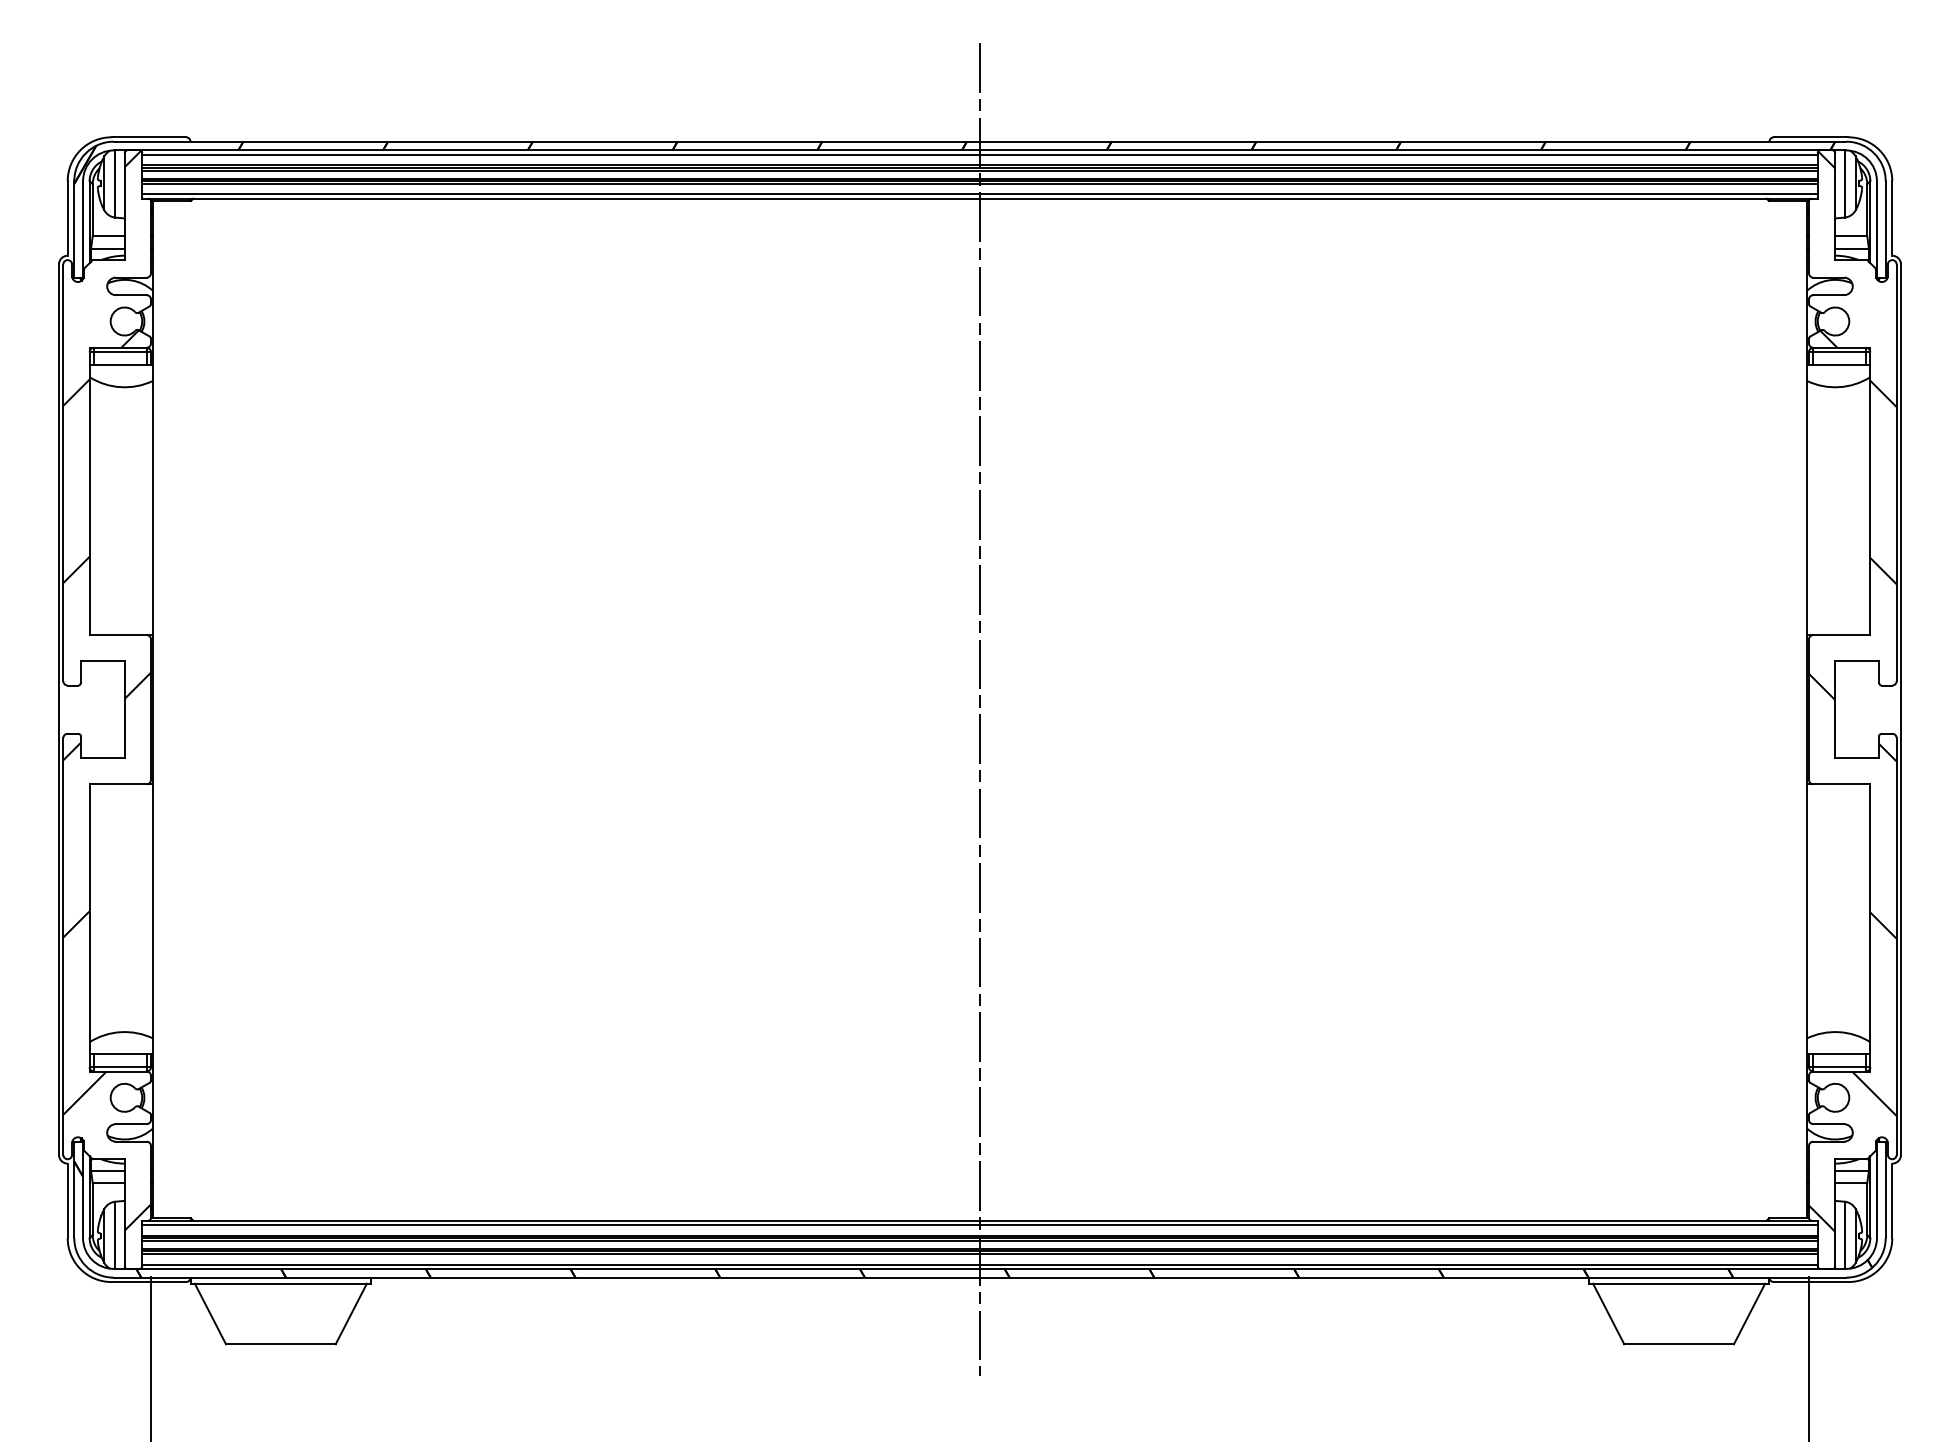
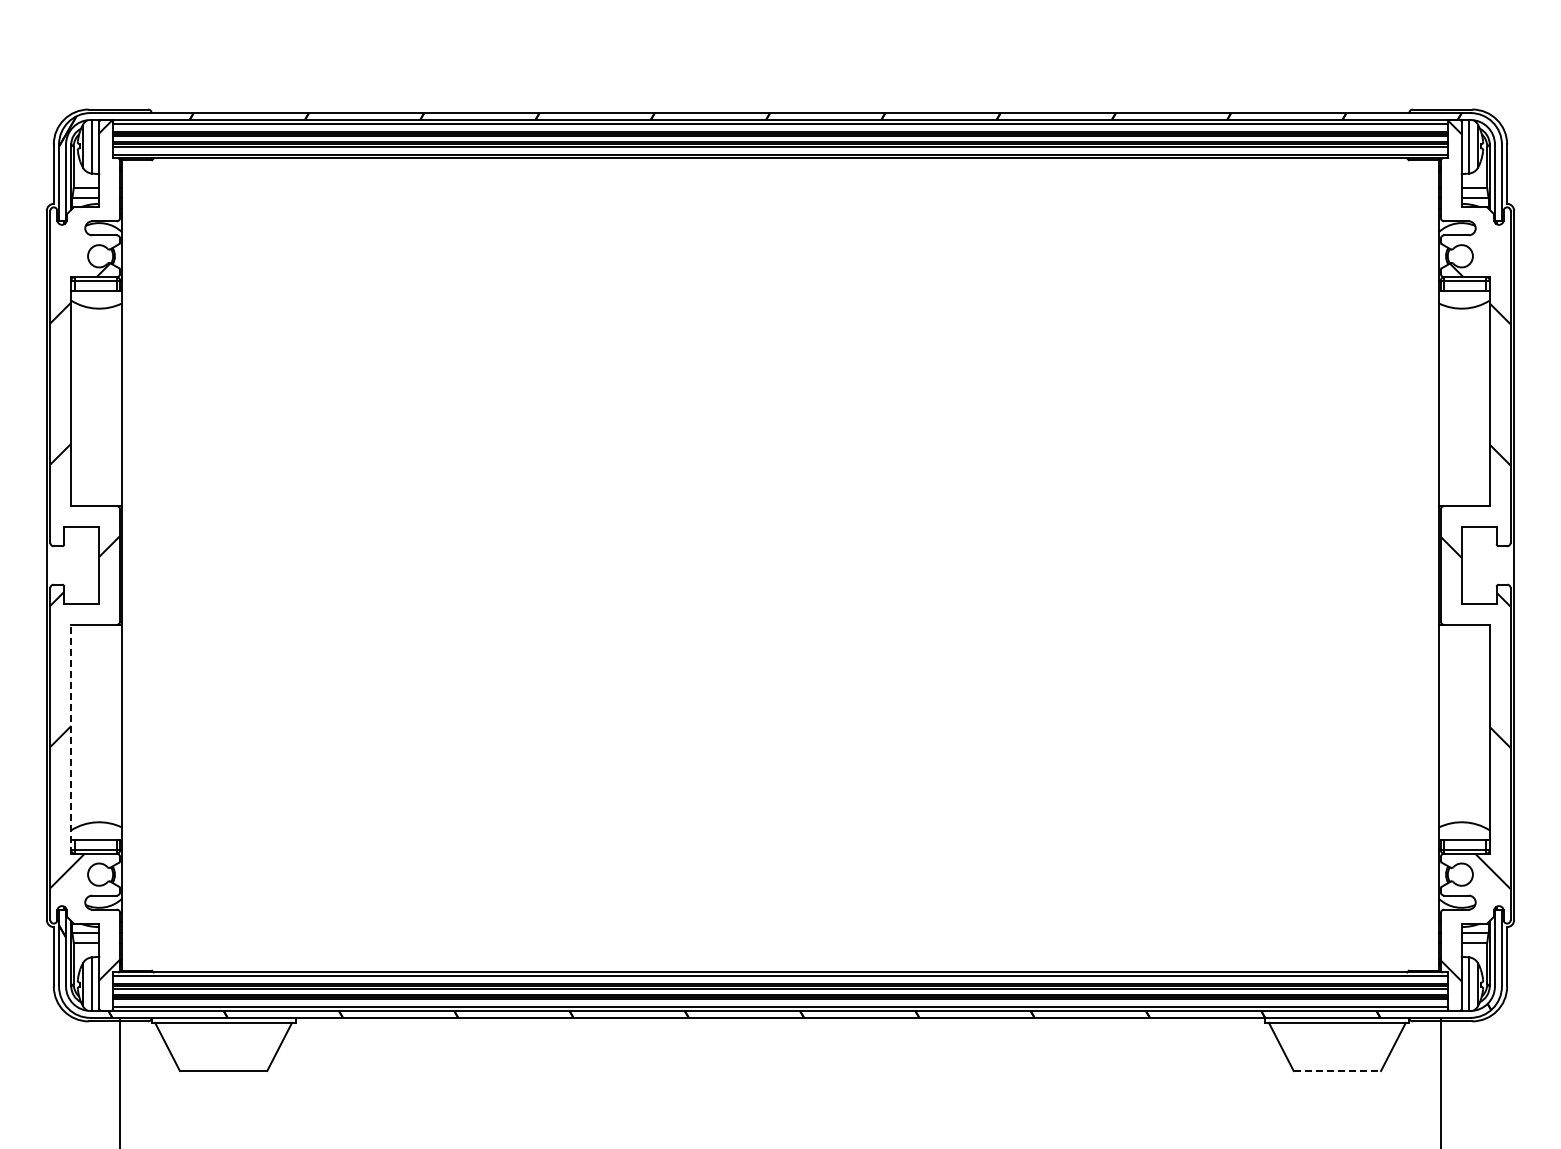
line: (980, 709) -> (780, 565), removed
line: (89, 926) -> (71, 738), solid -> dashed
line: (1679, 1344) -> (1337, 1071), solid -> dashed

